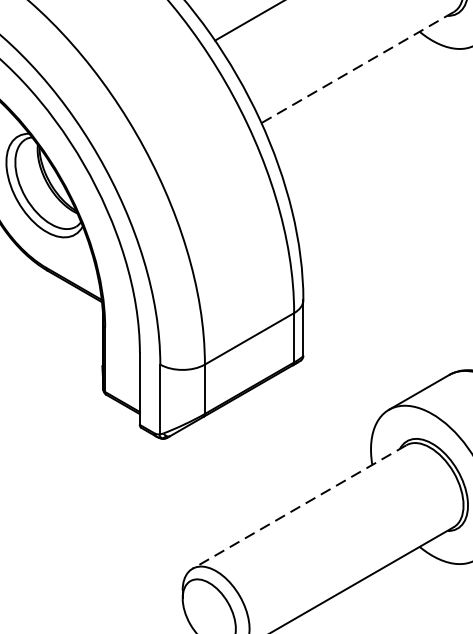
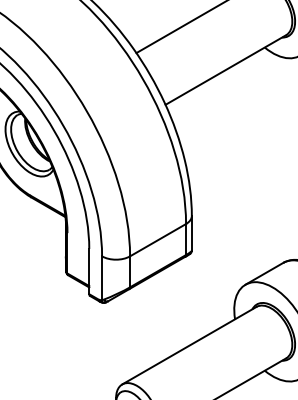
line: (357, 68) -> (225, 70), dashed -> solid
line: (299, 506) -> (189, 345), dashed -> solid

